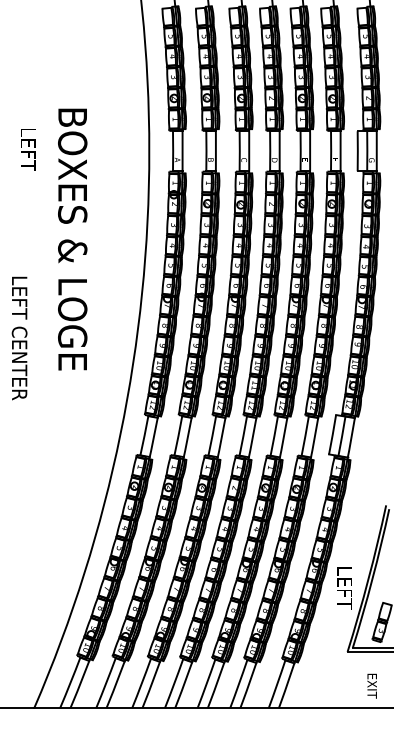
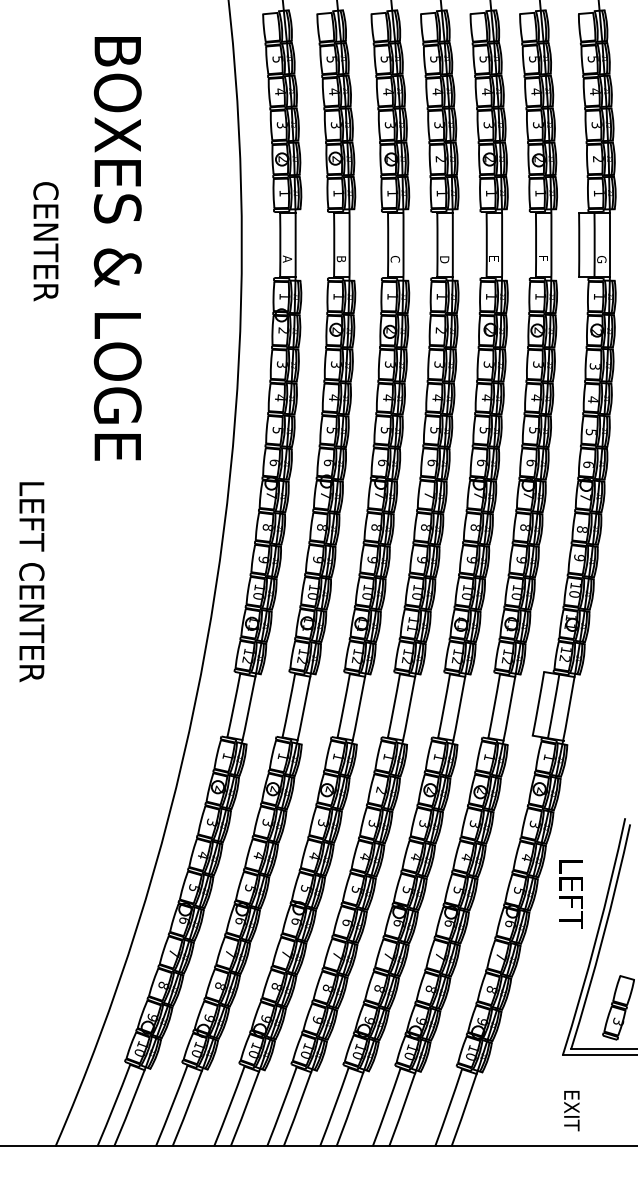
text: (28, 148) -> (46, 240), LEFT -> CENTER
text: (72, 239) -> (117, 248), moved
text: (19, 338) -> (31, 582), moved
text: (344, 588) -> (570, 894), moved
text: (371, 685) -> (570, 1109), moved

